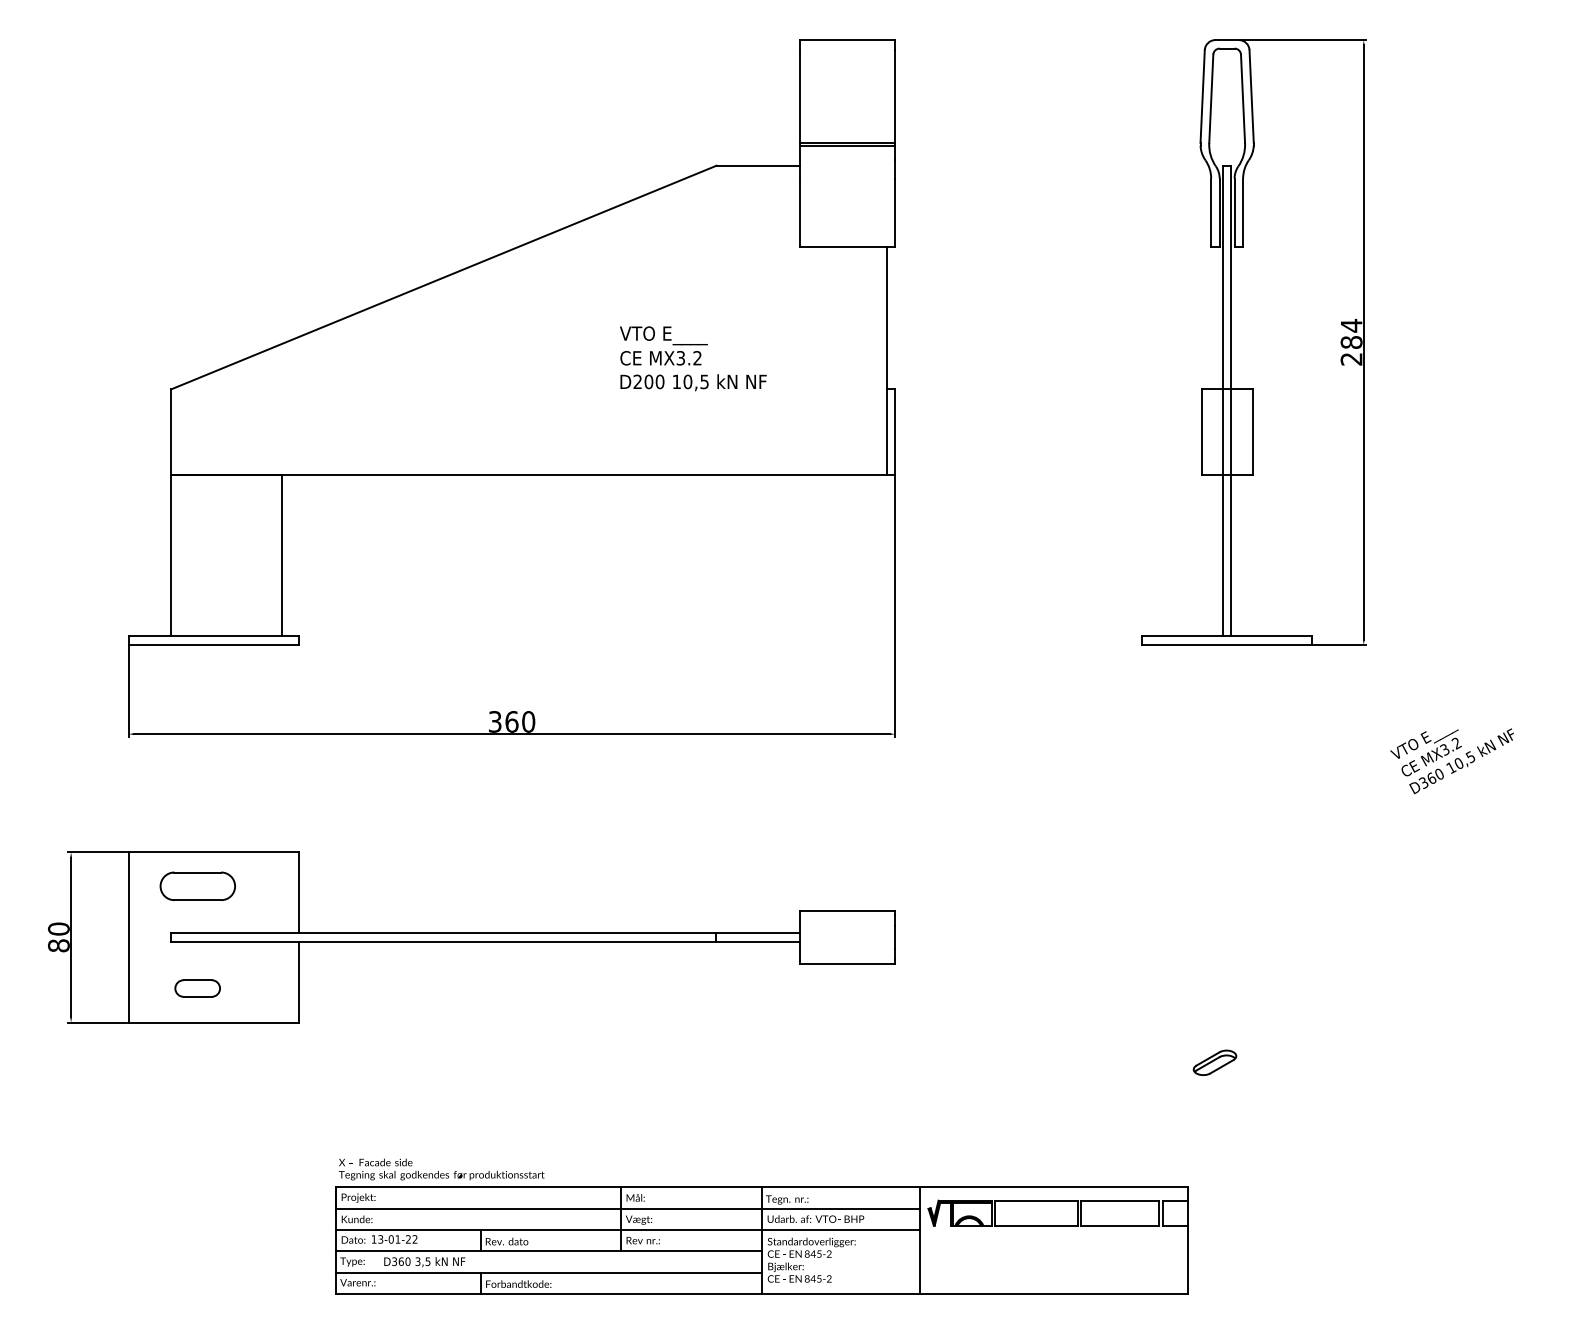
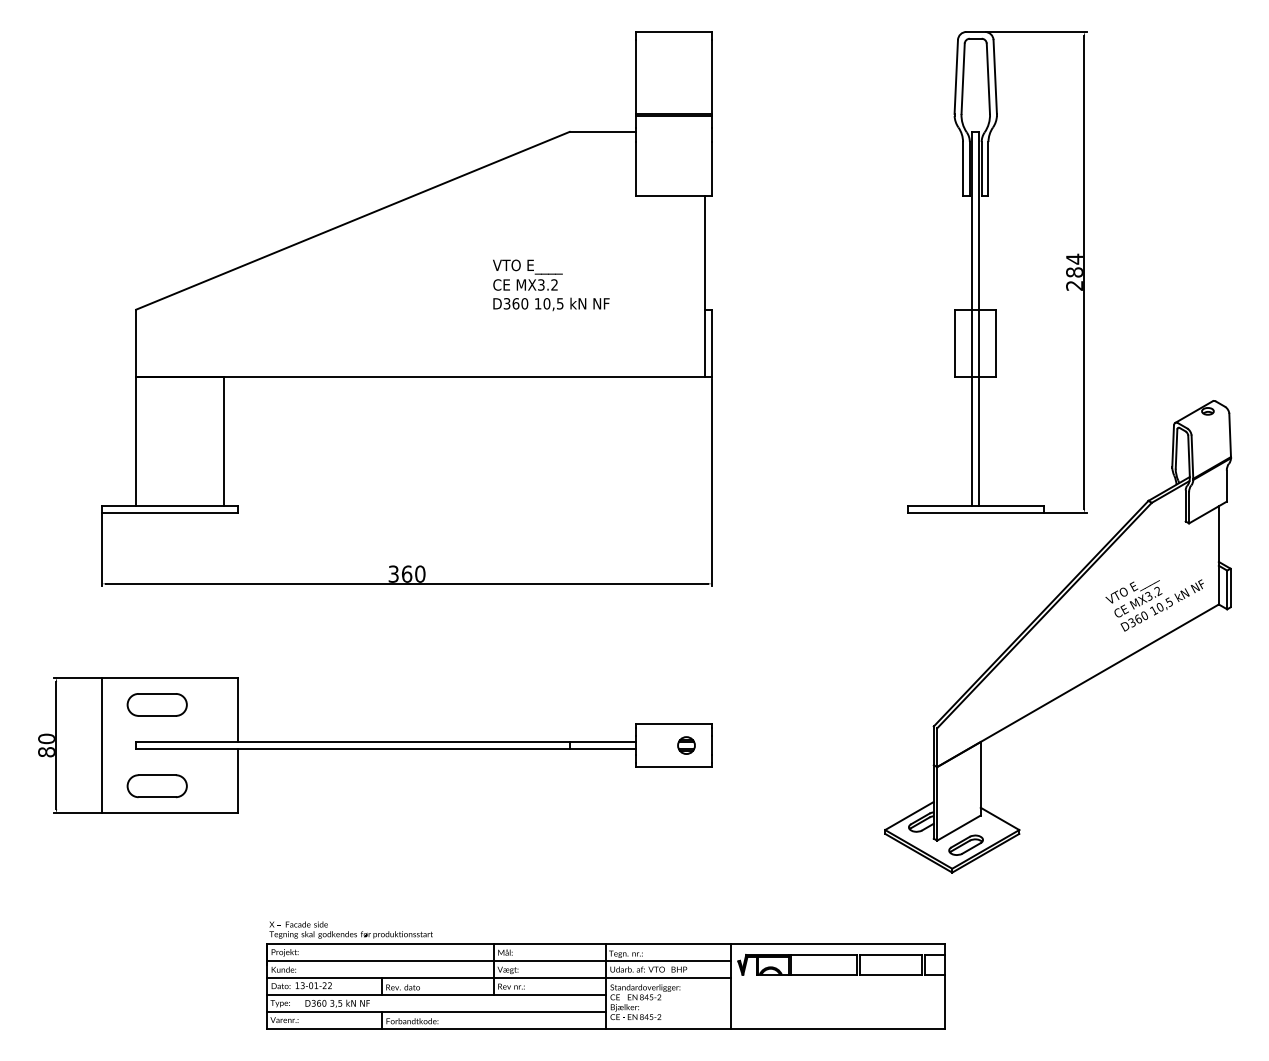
text: (643, 381) -> (511, 303), D200 -> D360
part: (1330, 800) -> (1057, 636), added
part: (862, 936) -> (685, 744), added
part: (197, 988) -> (156, 786), size x1.67

